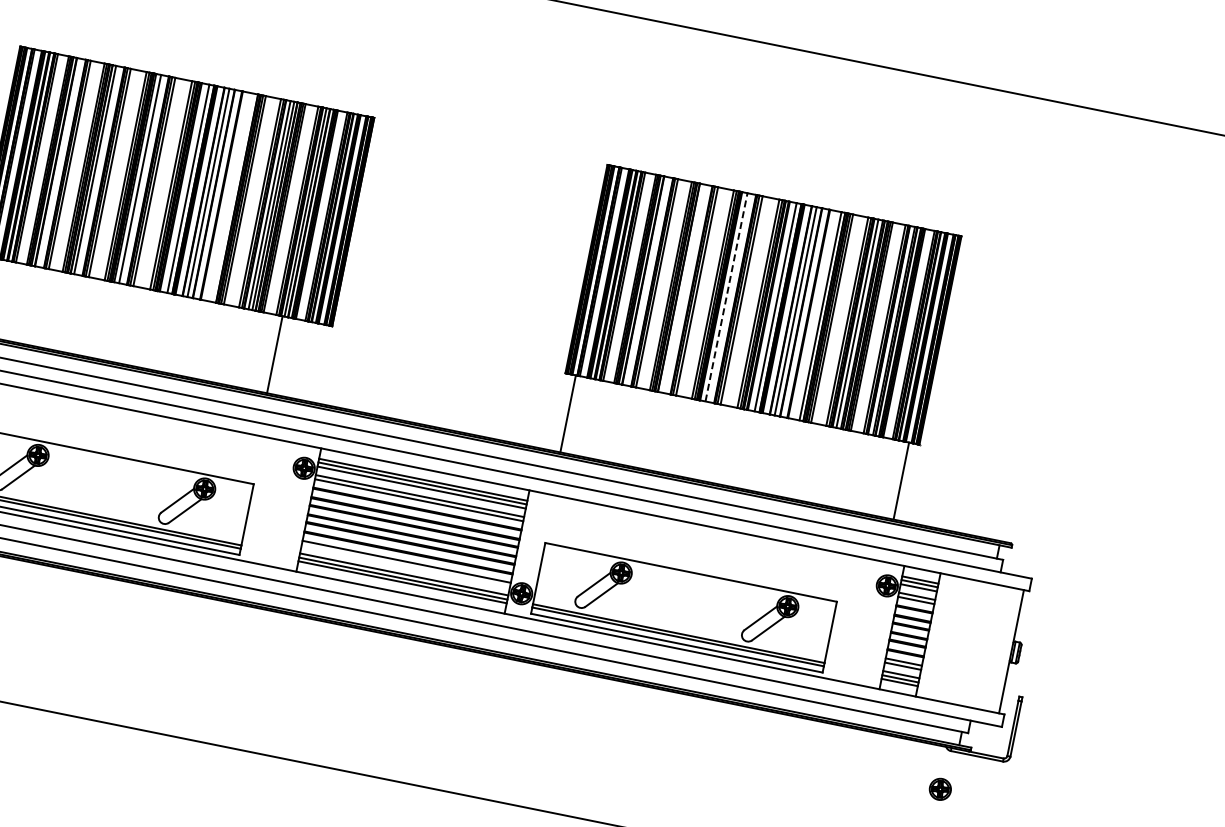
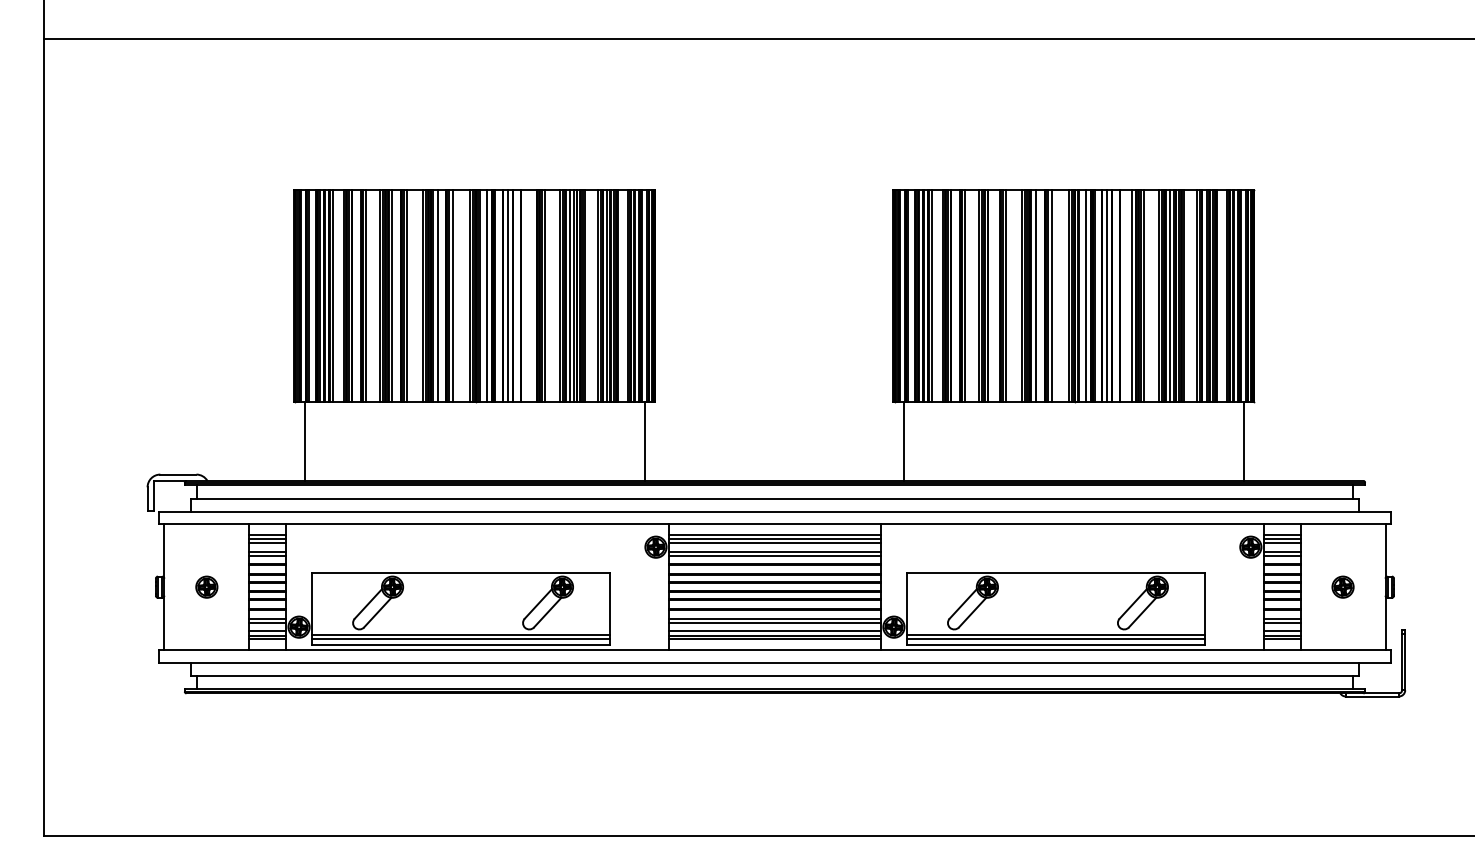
line: (726, 296) -> (1036, 295), dashed -> solid
line: (274, 354) -> (644, 441), moved
line: (405, 565) -> (774, 622), added
part: (939, 788) -> (1342, 586), moved

